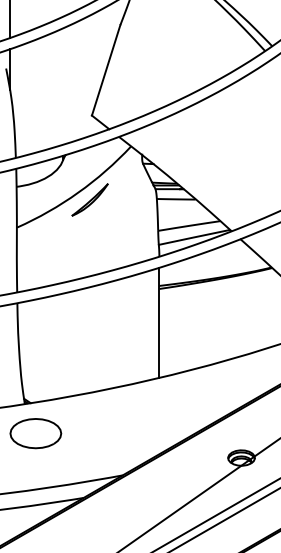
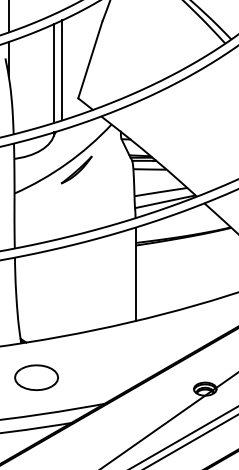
line: (72, 82) -> (61, 70), added
line: (63, 86) -> (54, 73), added
part: (35, 433) -> (36, 377), moved

